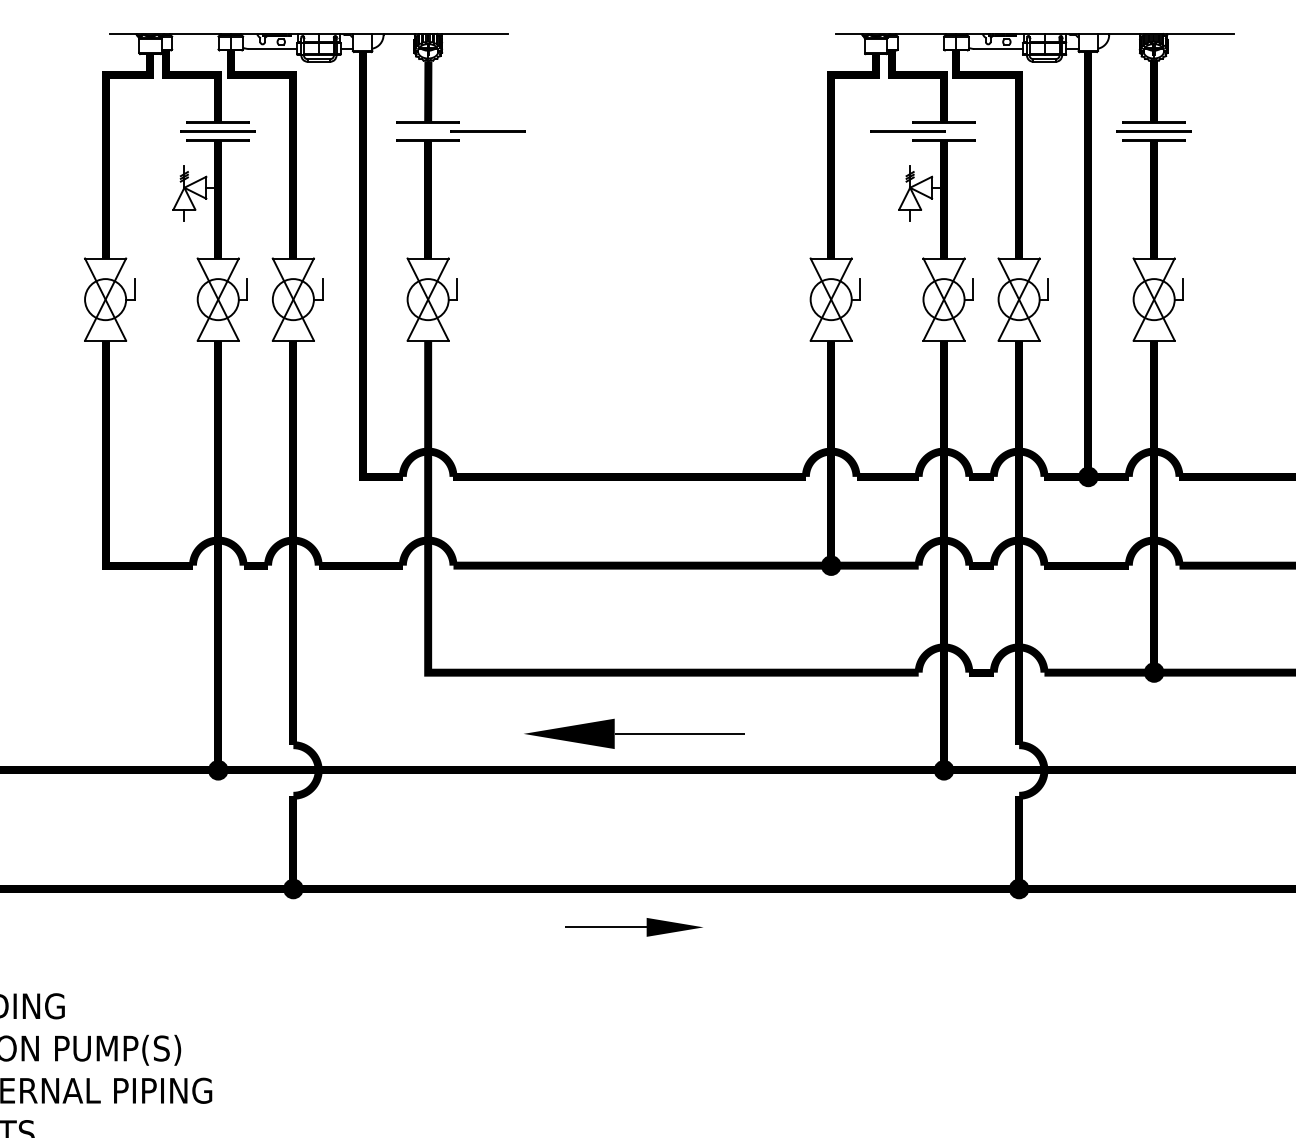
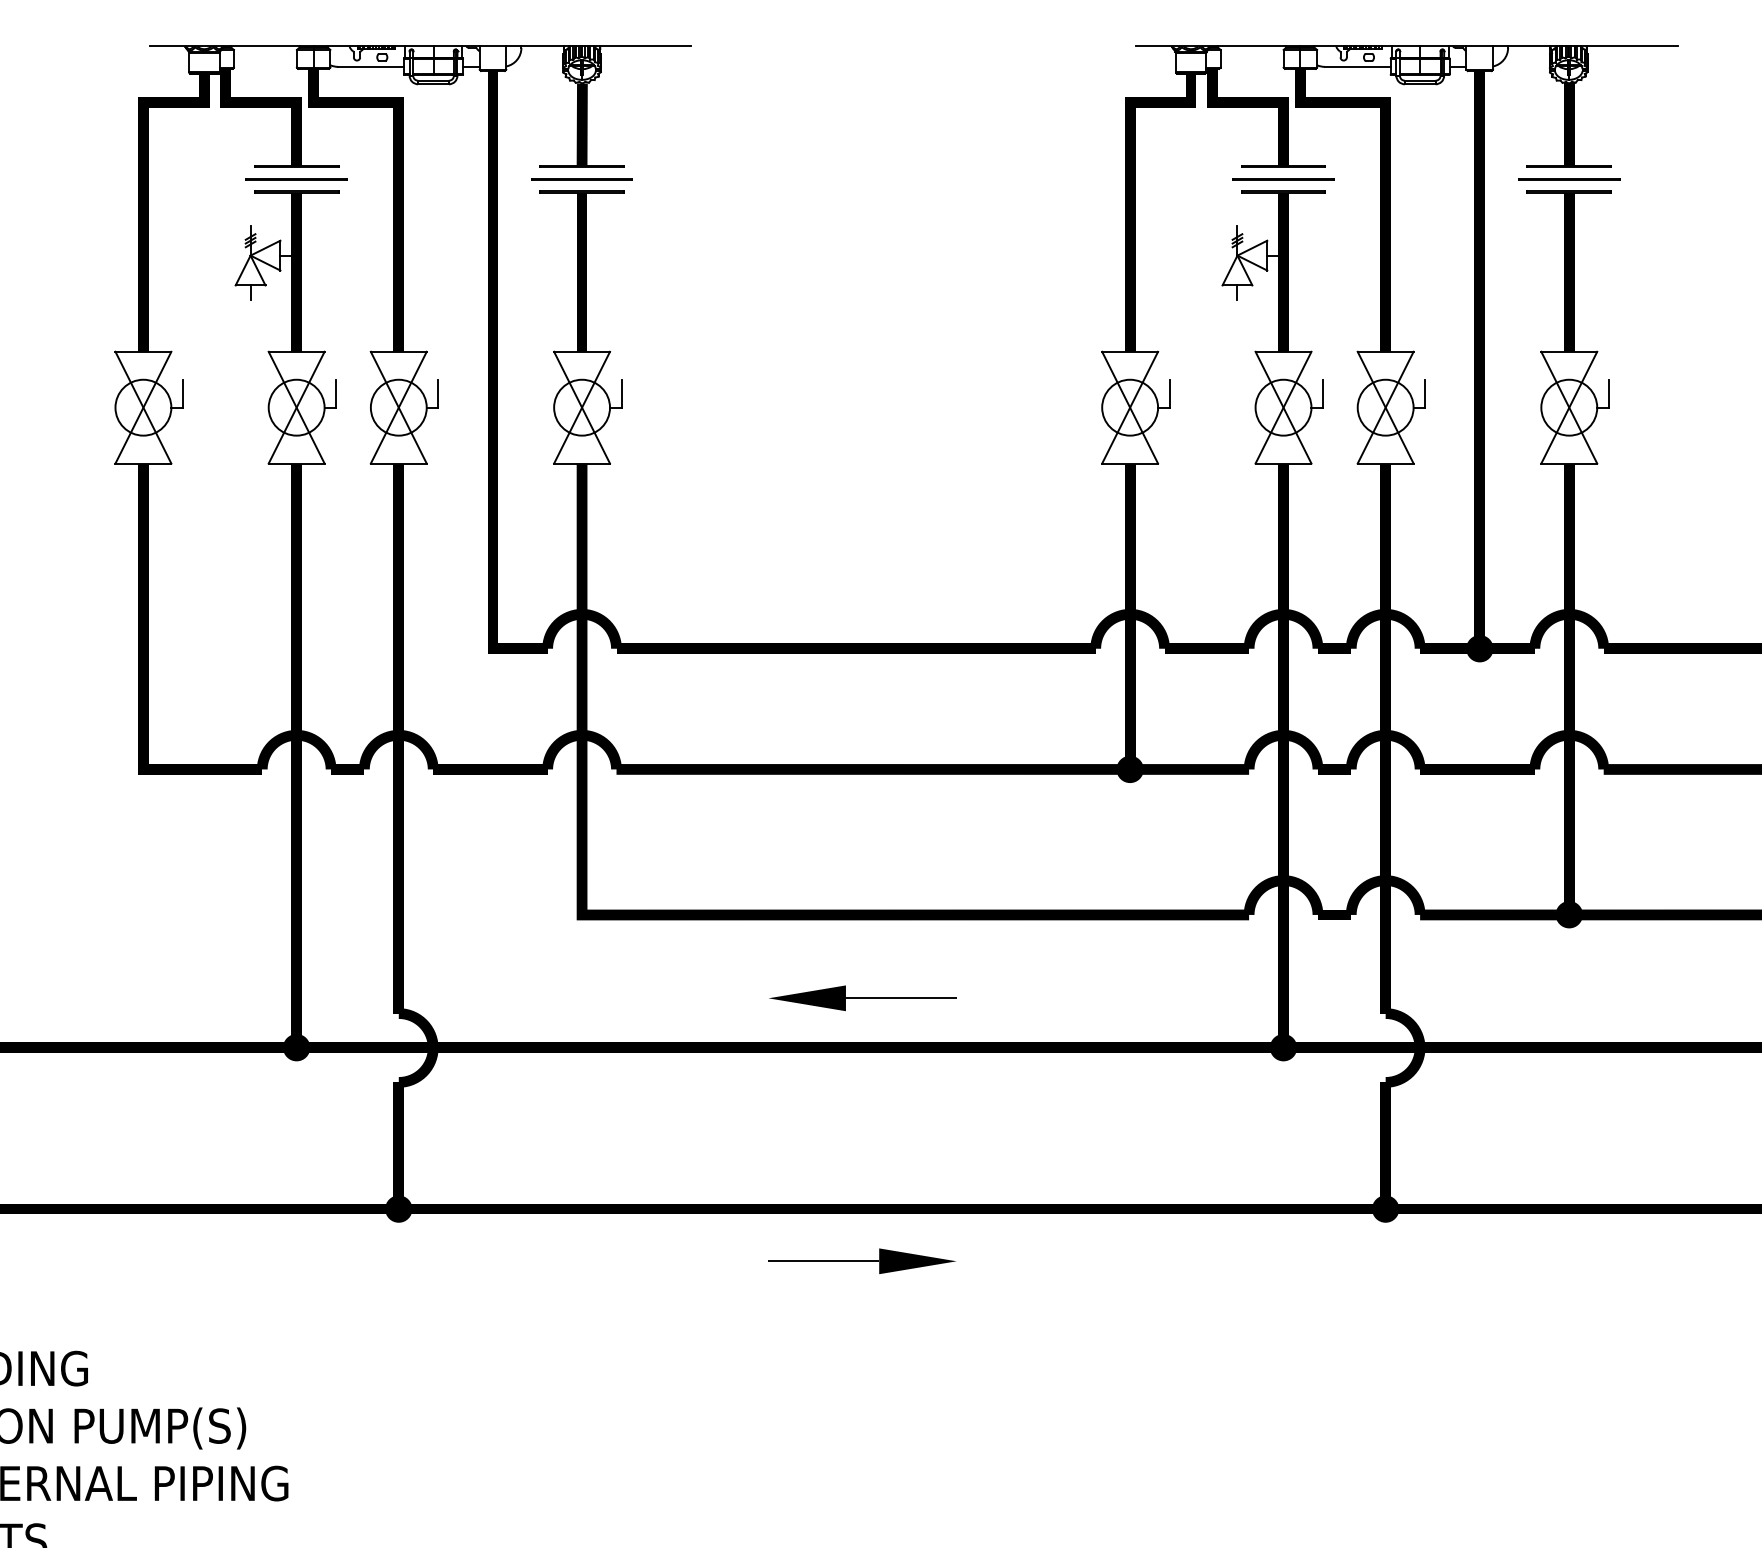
line: (487, 131) -> (581, 179), moved
line: (907, 131) -> (1283, 179), moved
part: (634, 734) -> (862, 998), size x0.62

